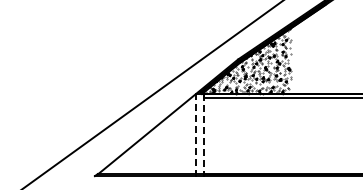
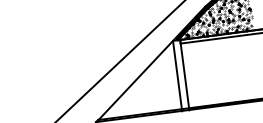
line: (195, 134) -> (177, 75), dashed -> solid
line: (204, 135) -> (184, 75), dashed -> solid

